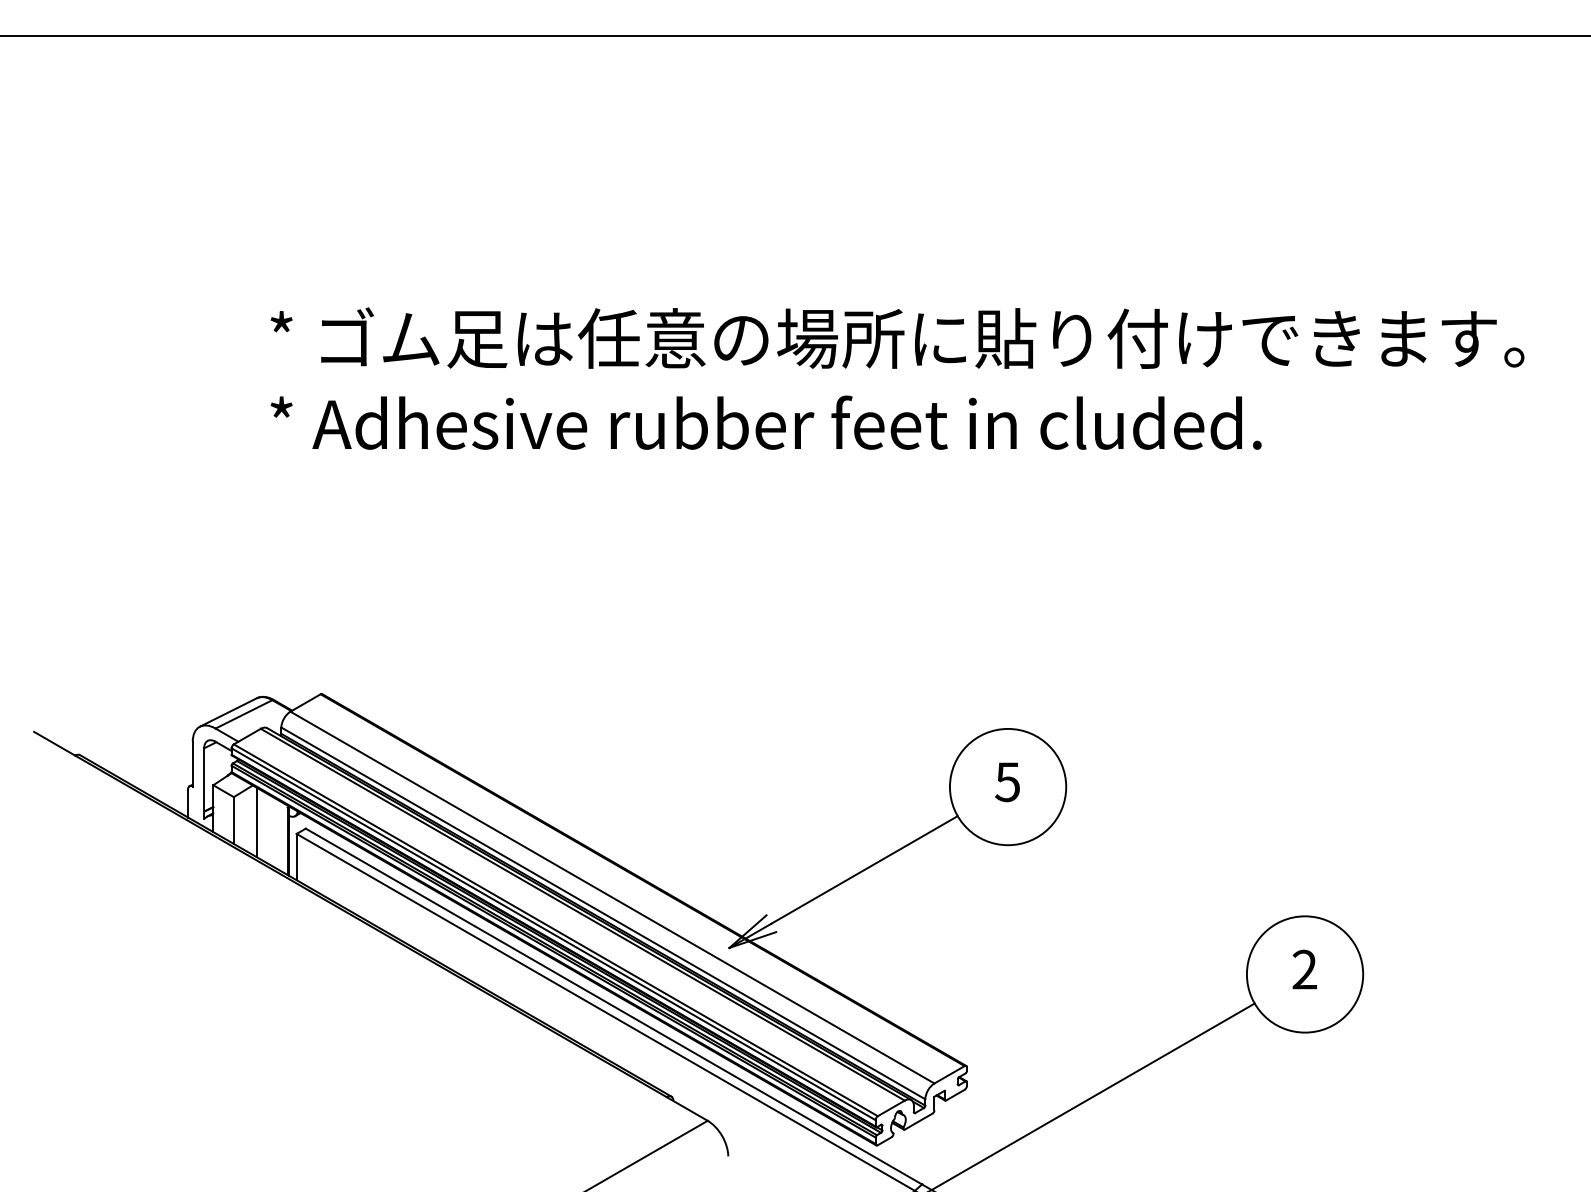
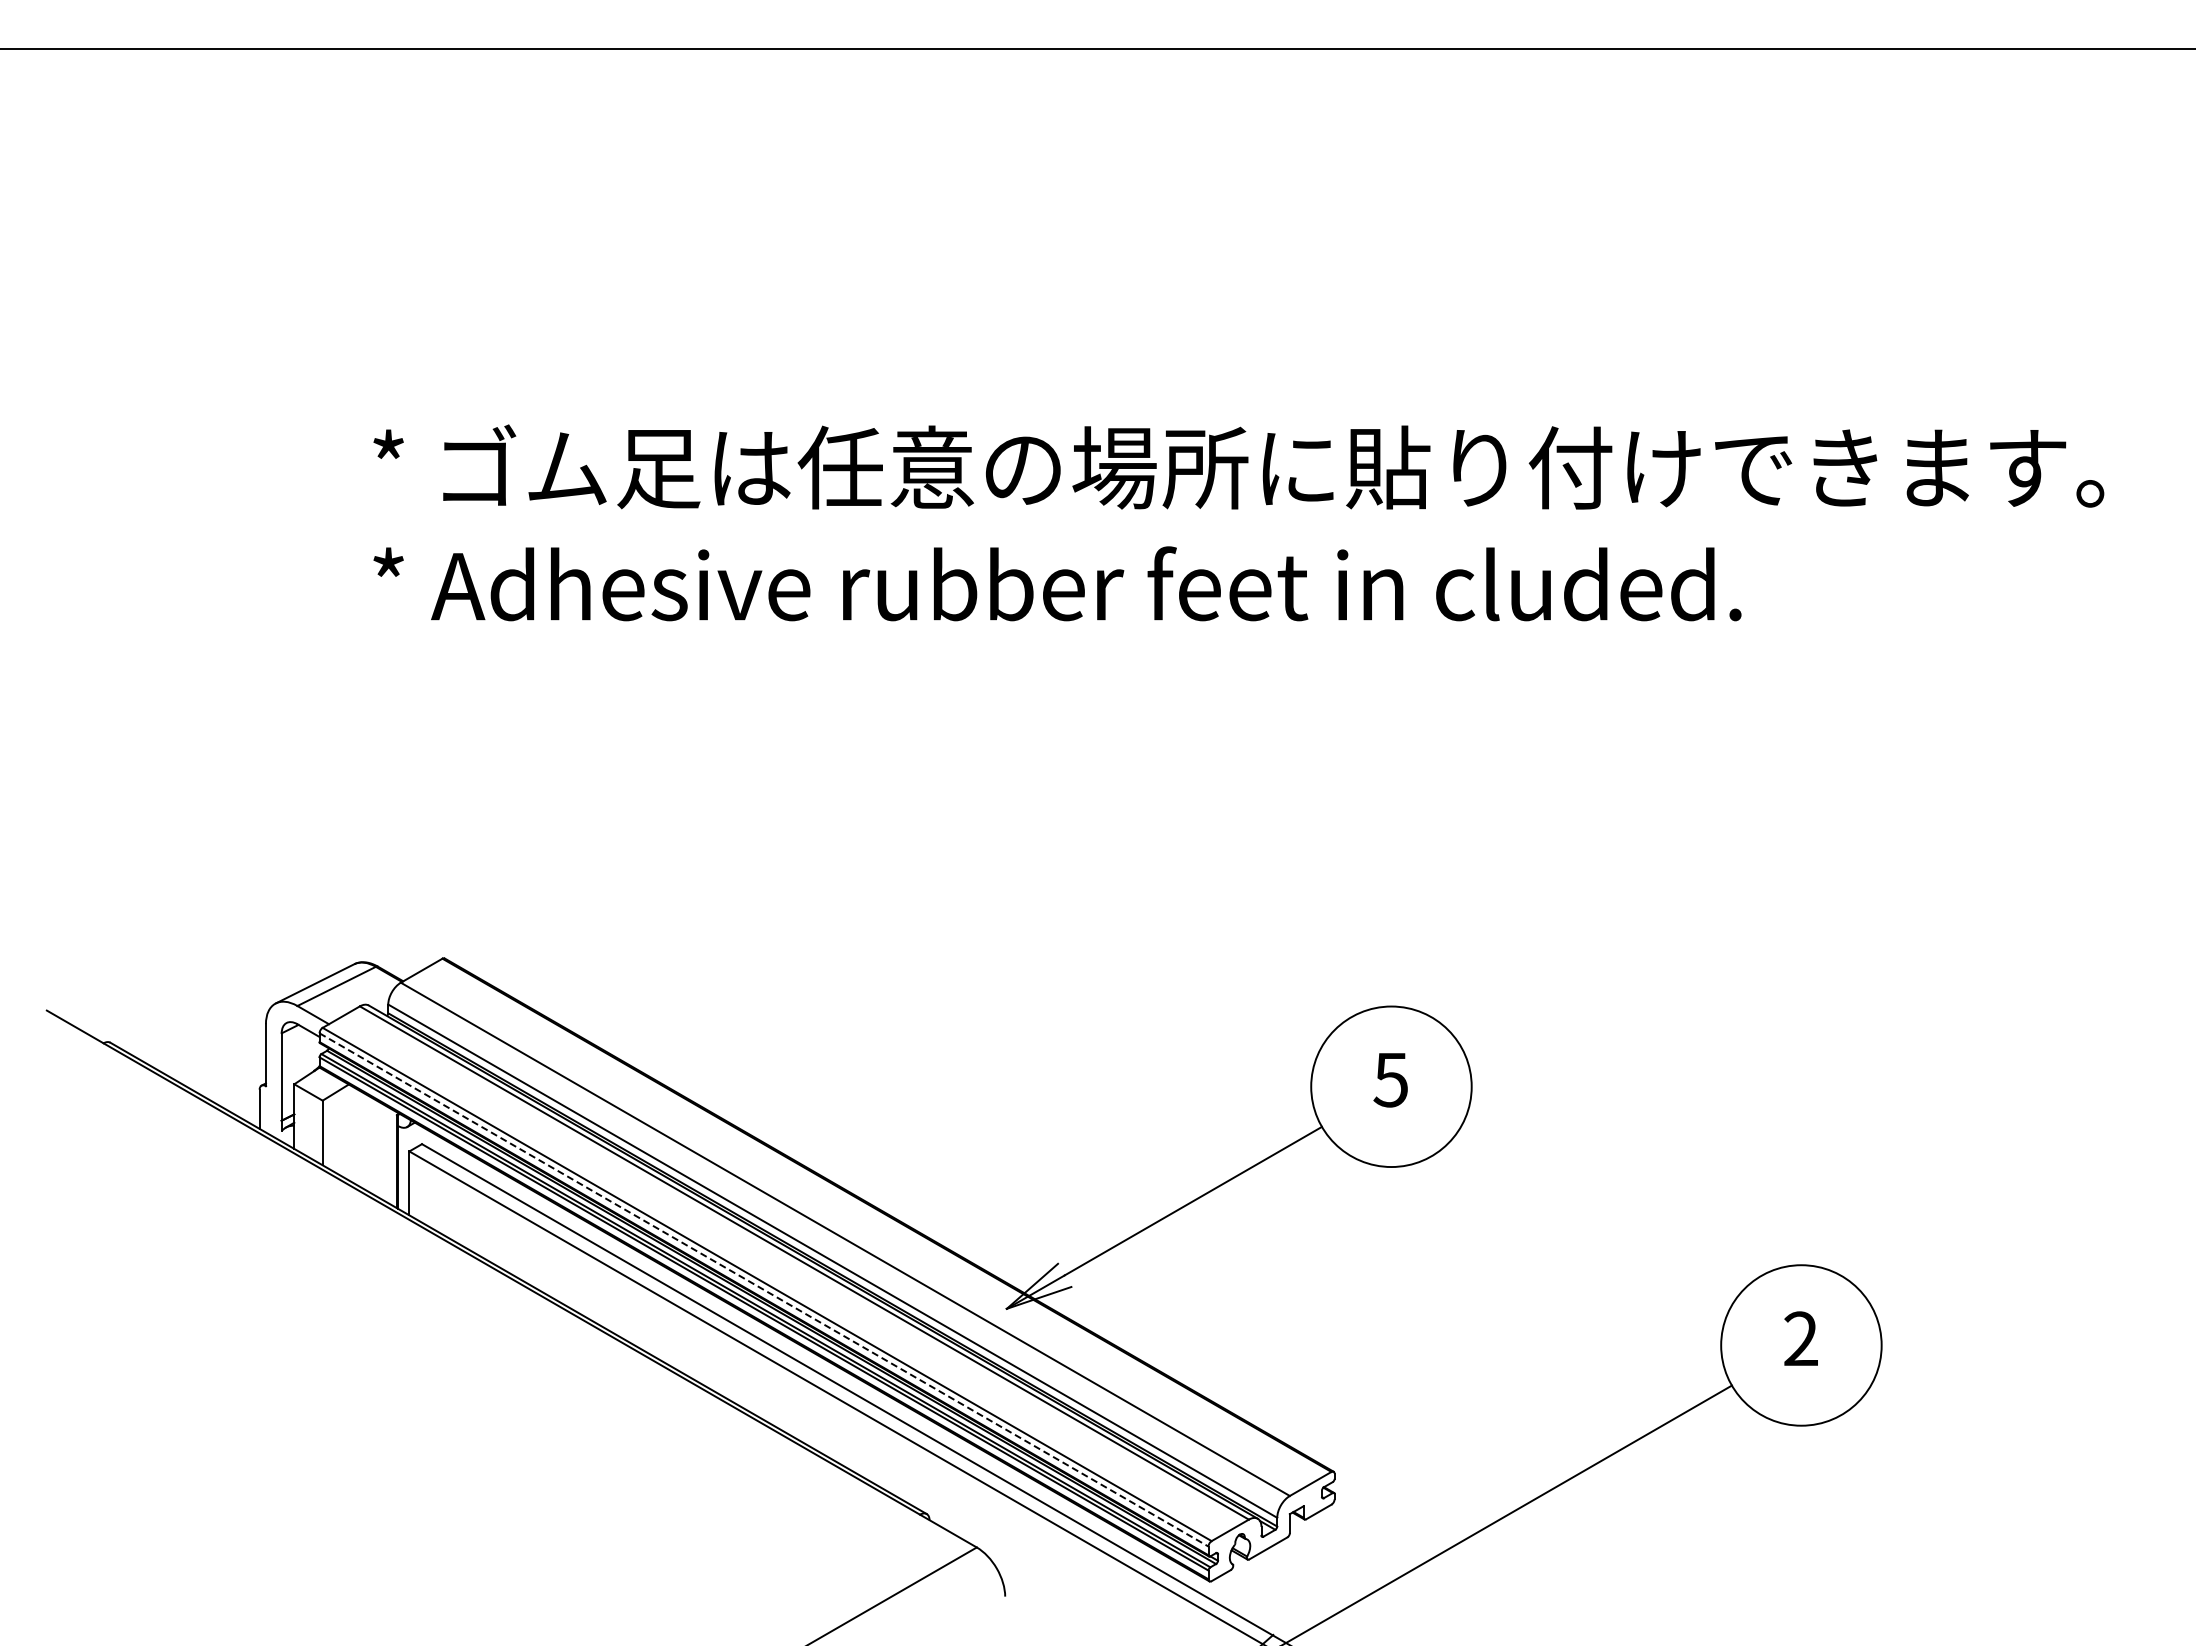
line: (256, 822) -> (354, 1135), removed
line: (553, 934) -> (764, 1290), solid -> dashed

